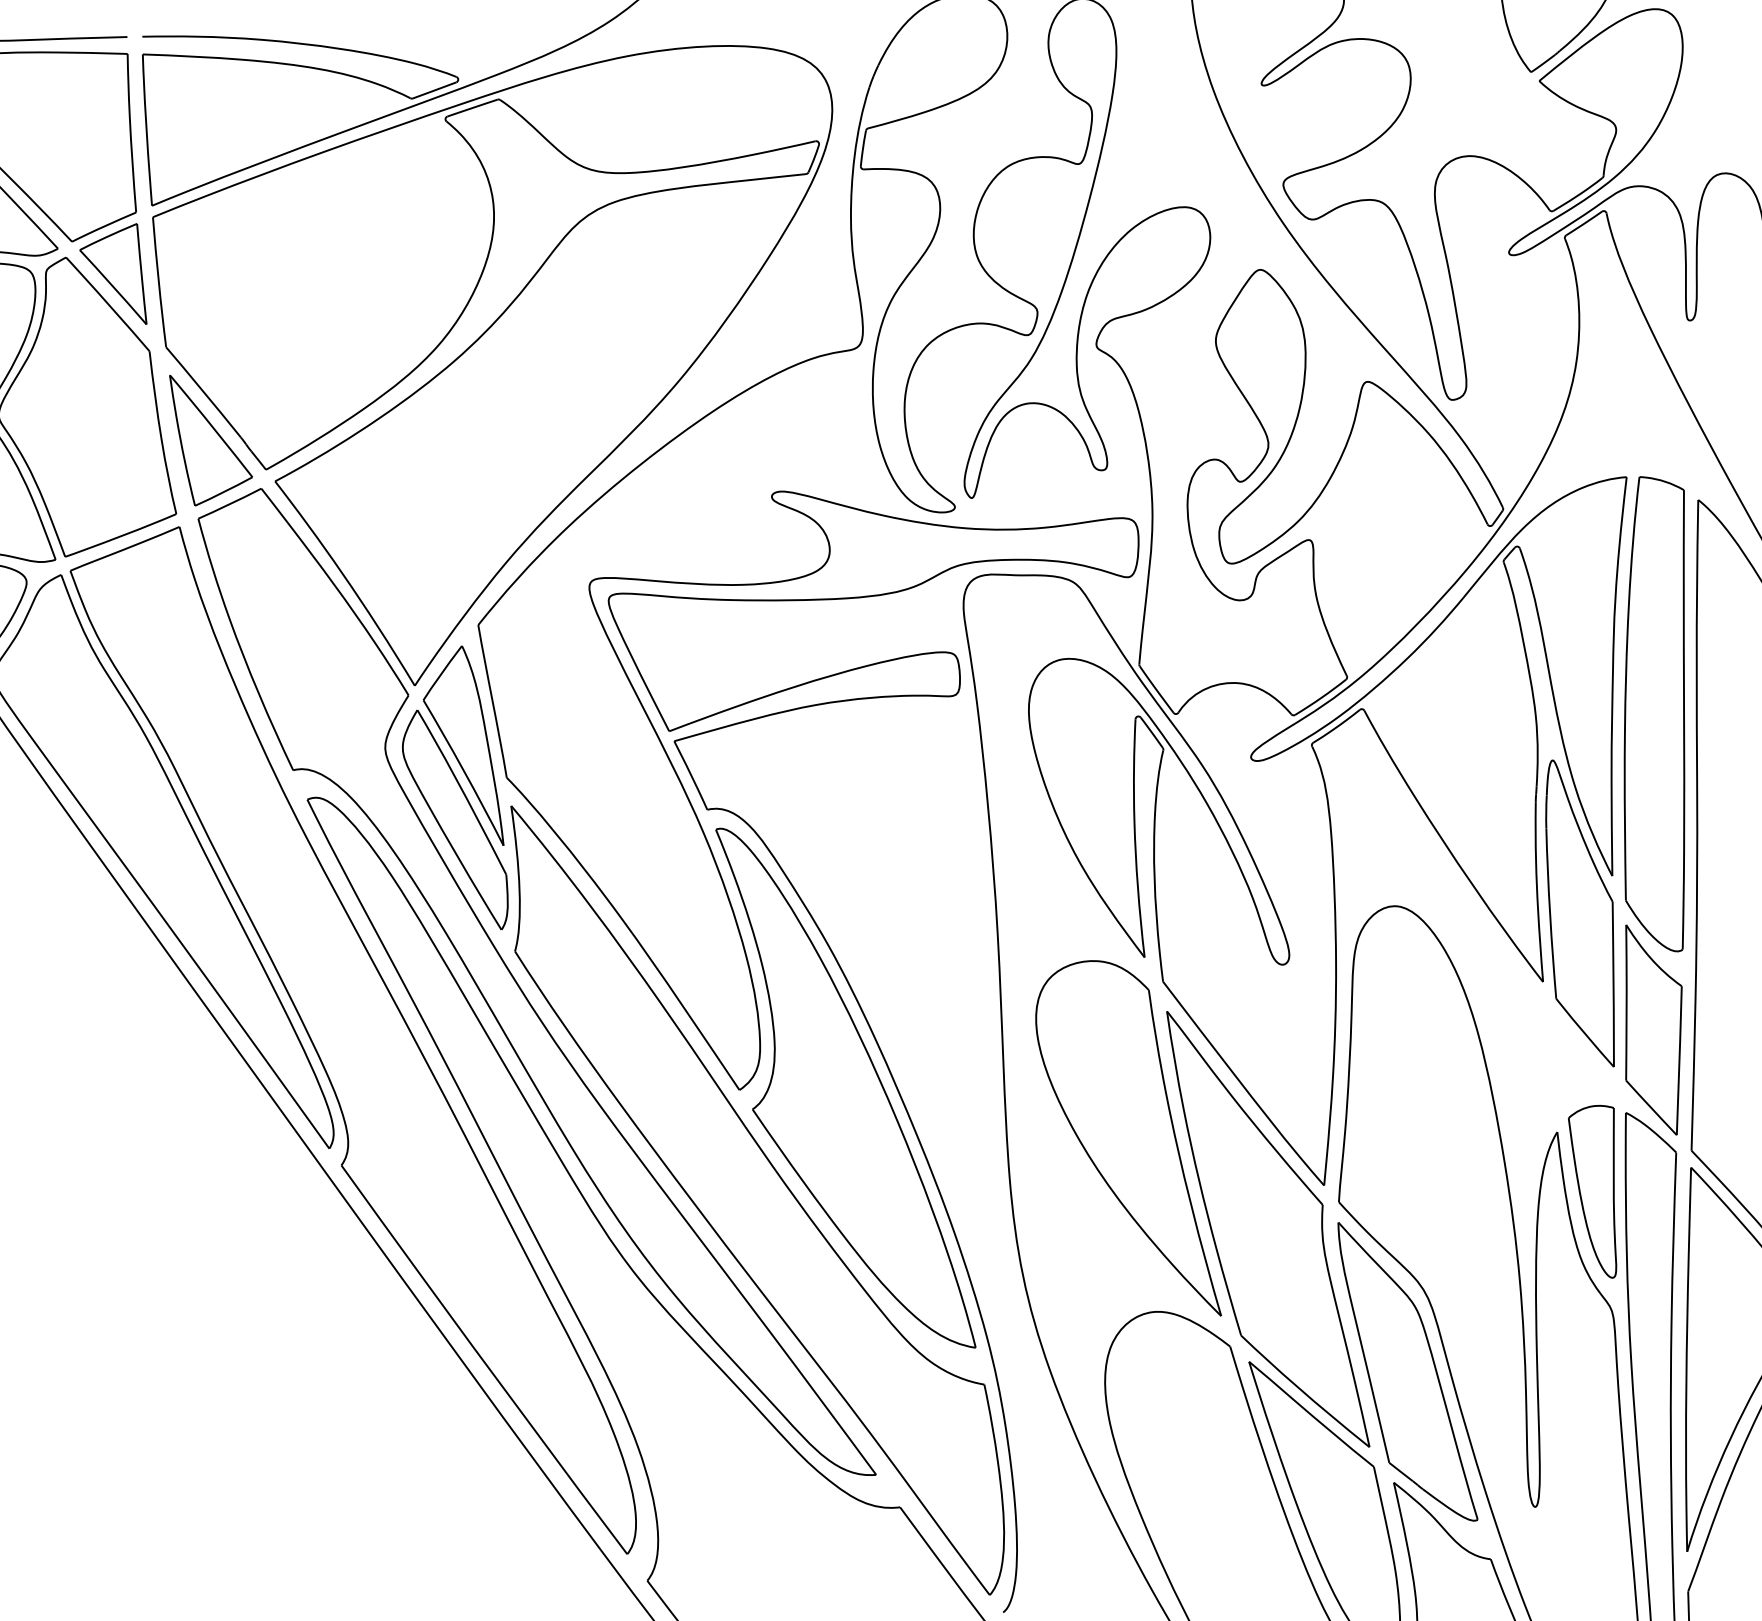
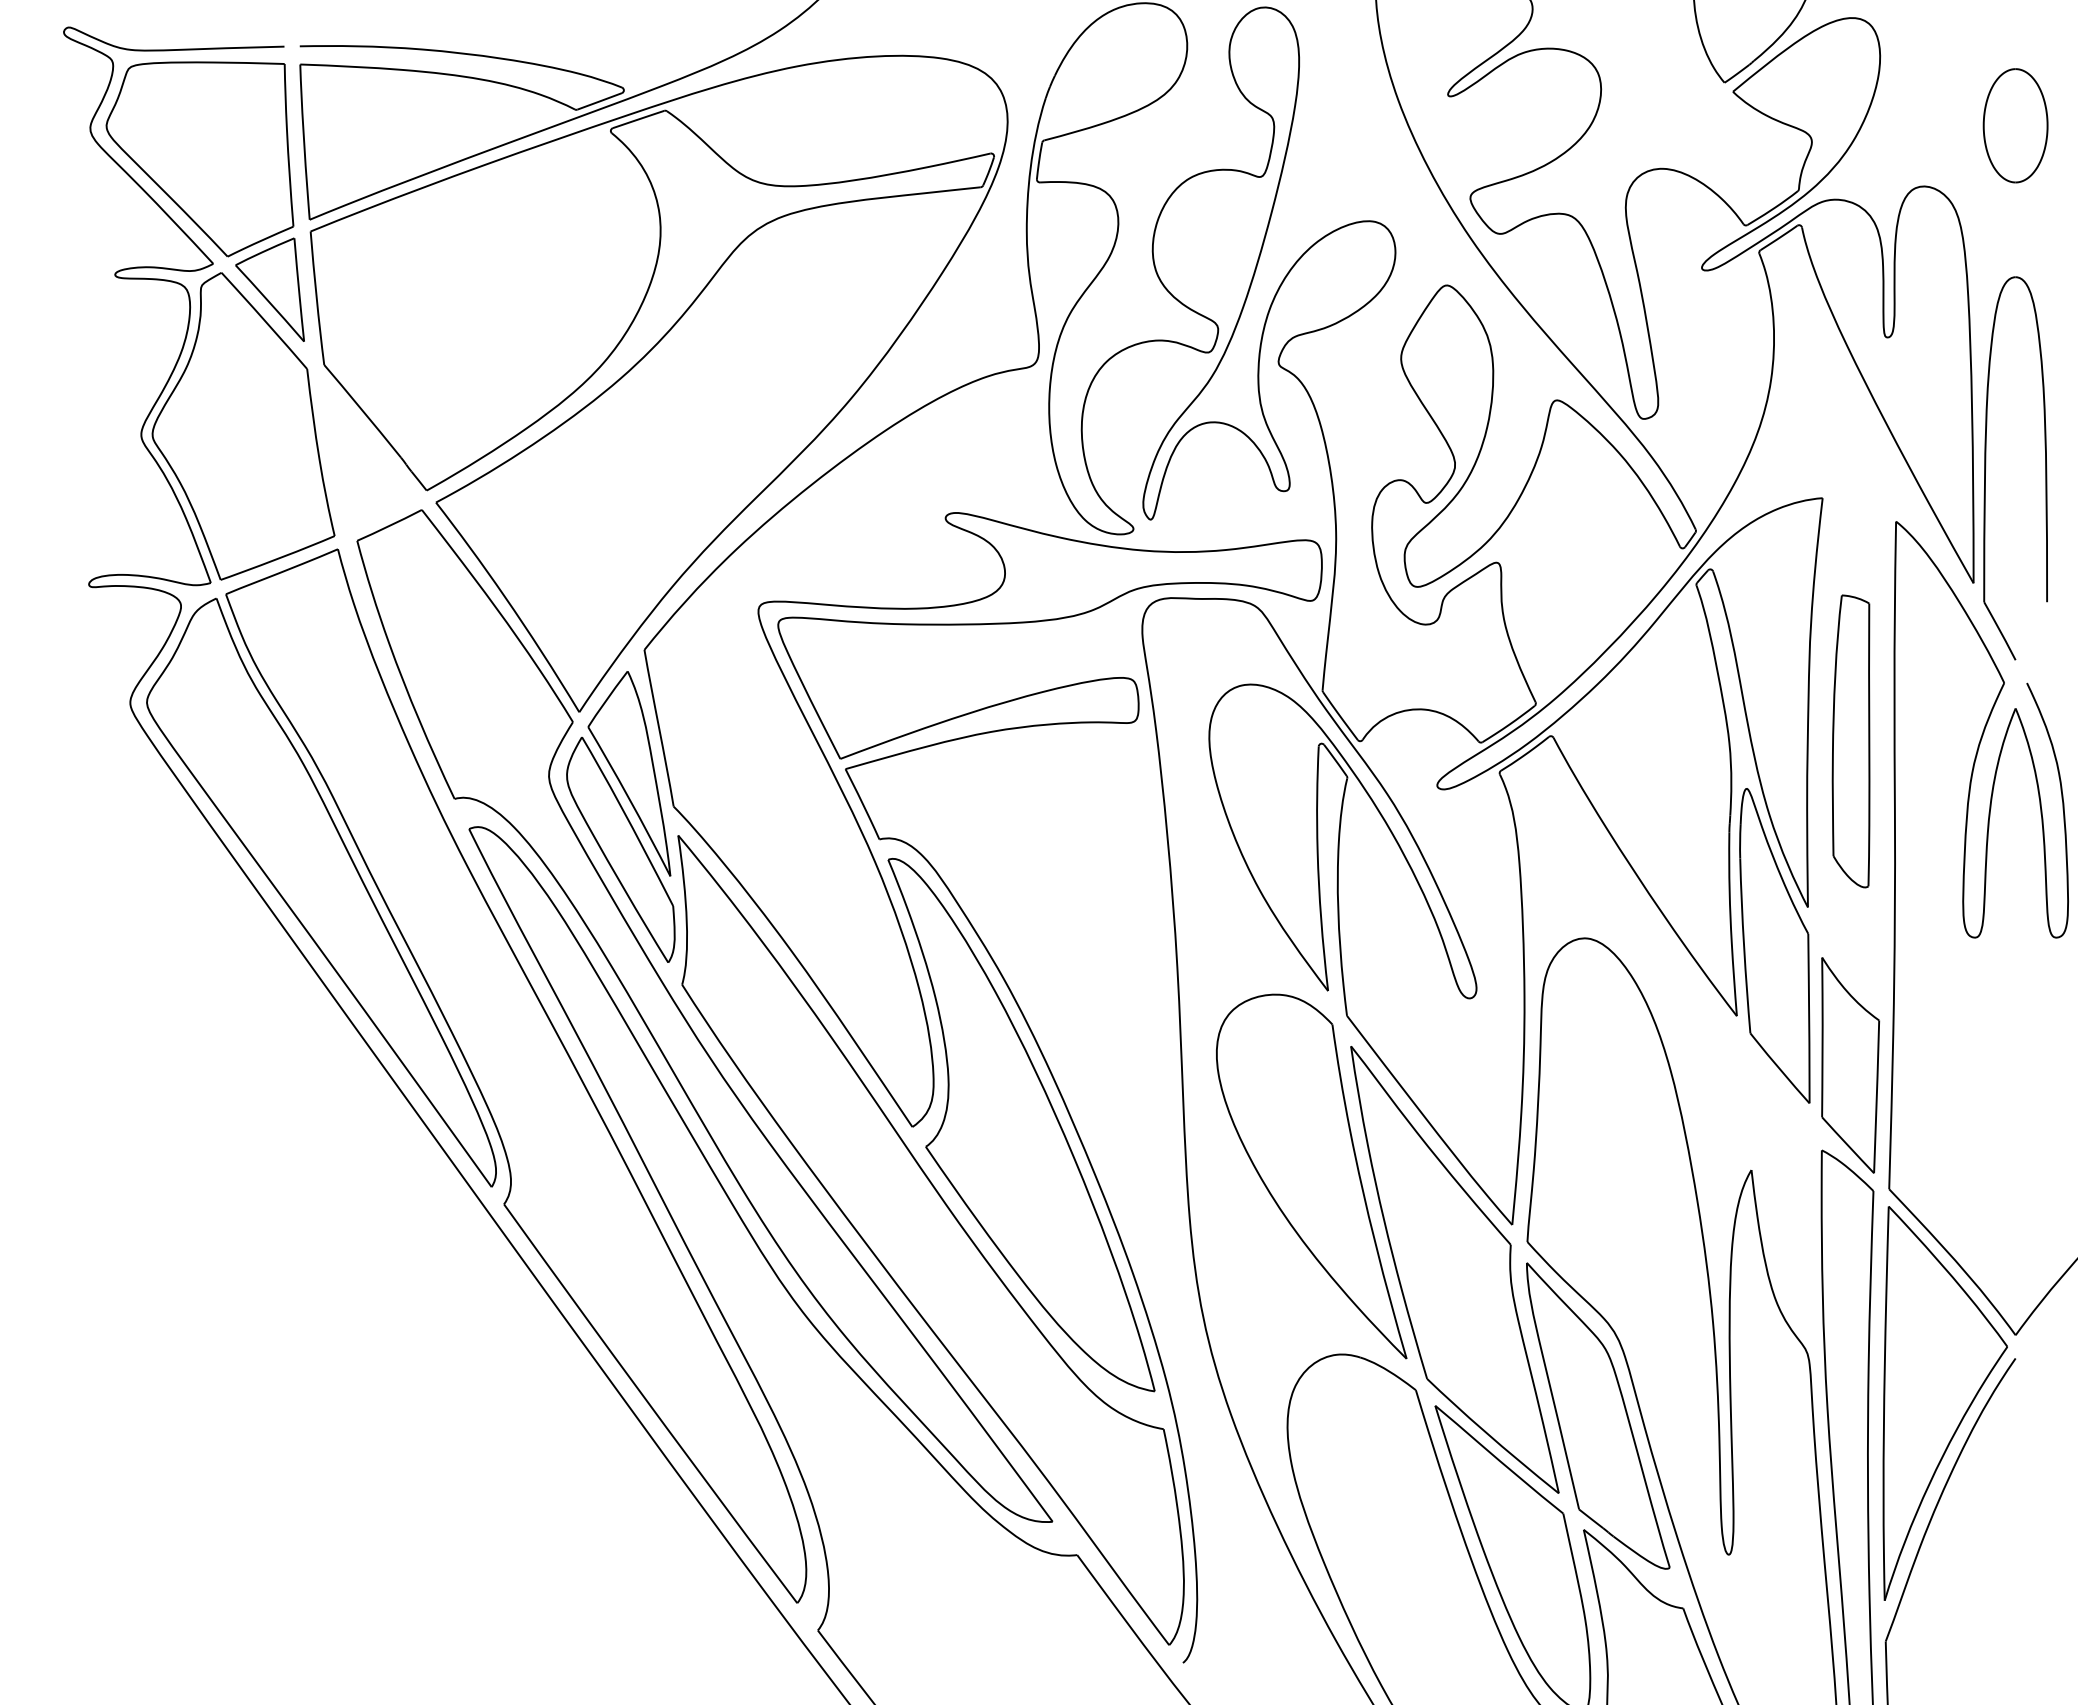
part: (211, 440) -> (370, 460), removed
part: (1653, 714) -> (1850, 741), size x0.6
part: (1592, 1191) -> (1787, 1231), removed

